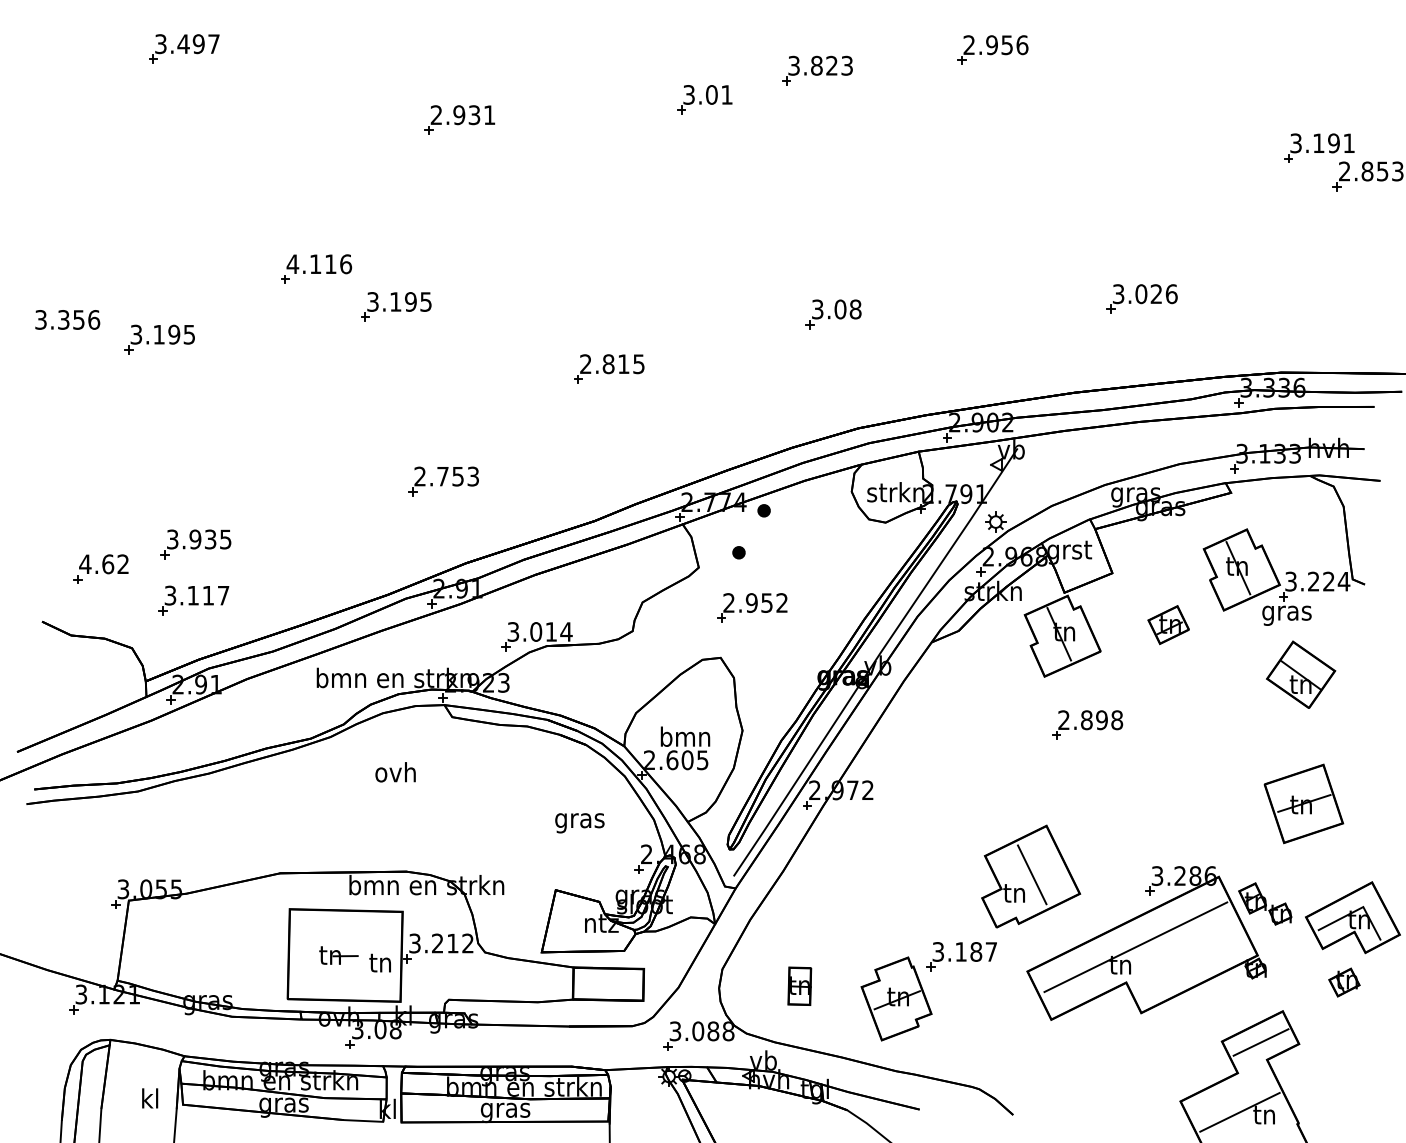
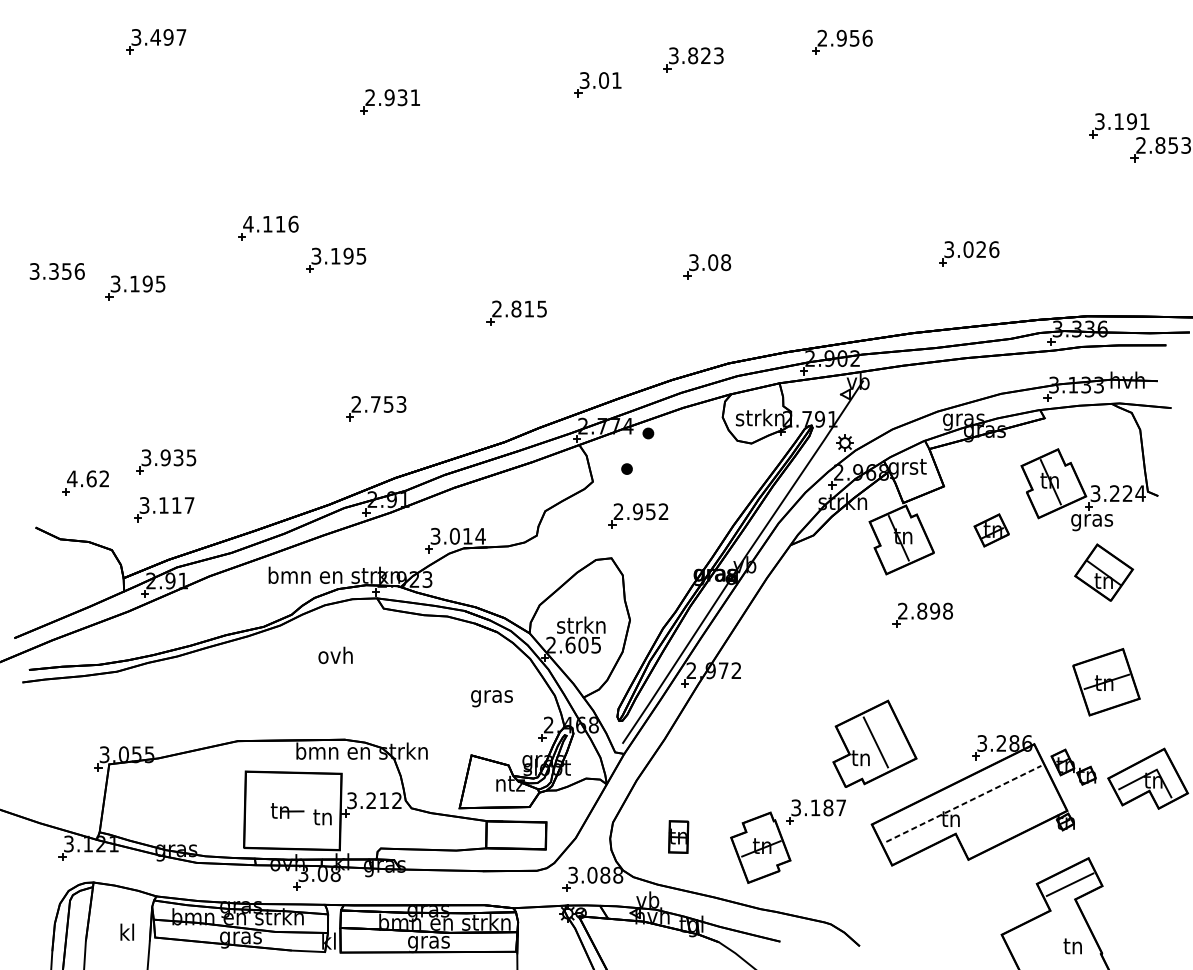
text: (684, 736) -> (580, 625), bmn -> strkn
line: (1135, 947) -> (963, 804), solid -> dashed
part: (1344, 982) -> (1140, 833), removed
line: (1239, 1111) -> (1051, 943), removed

